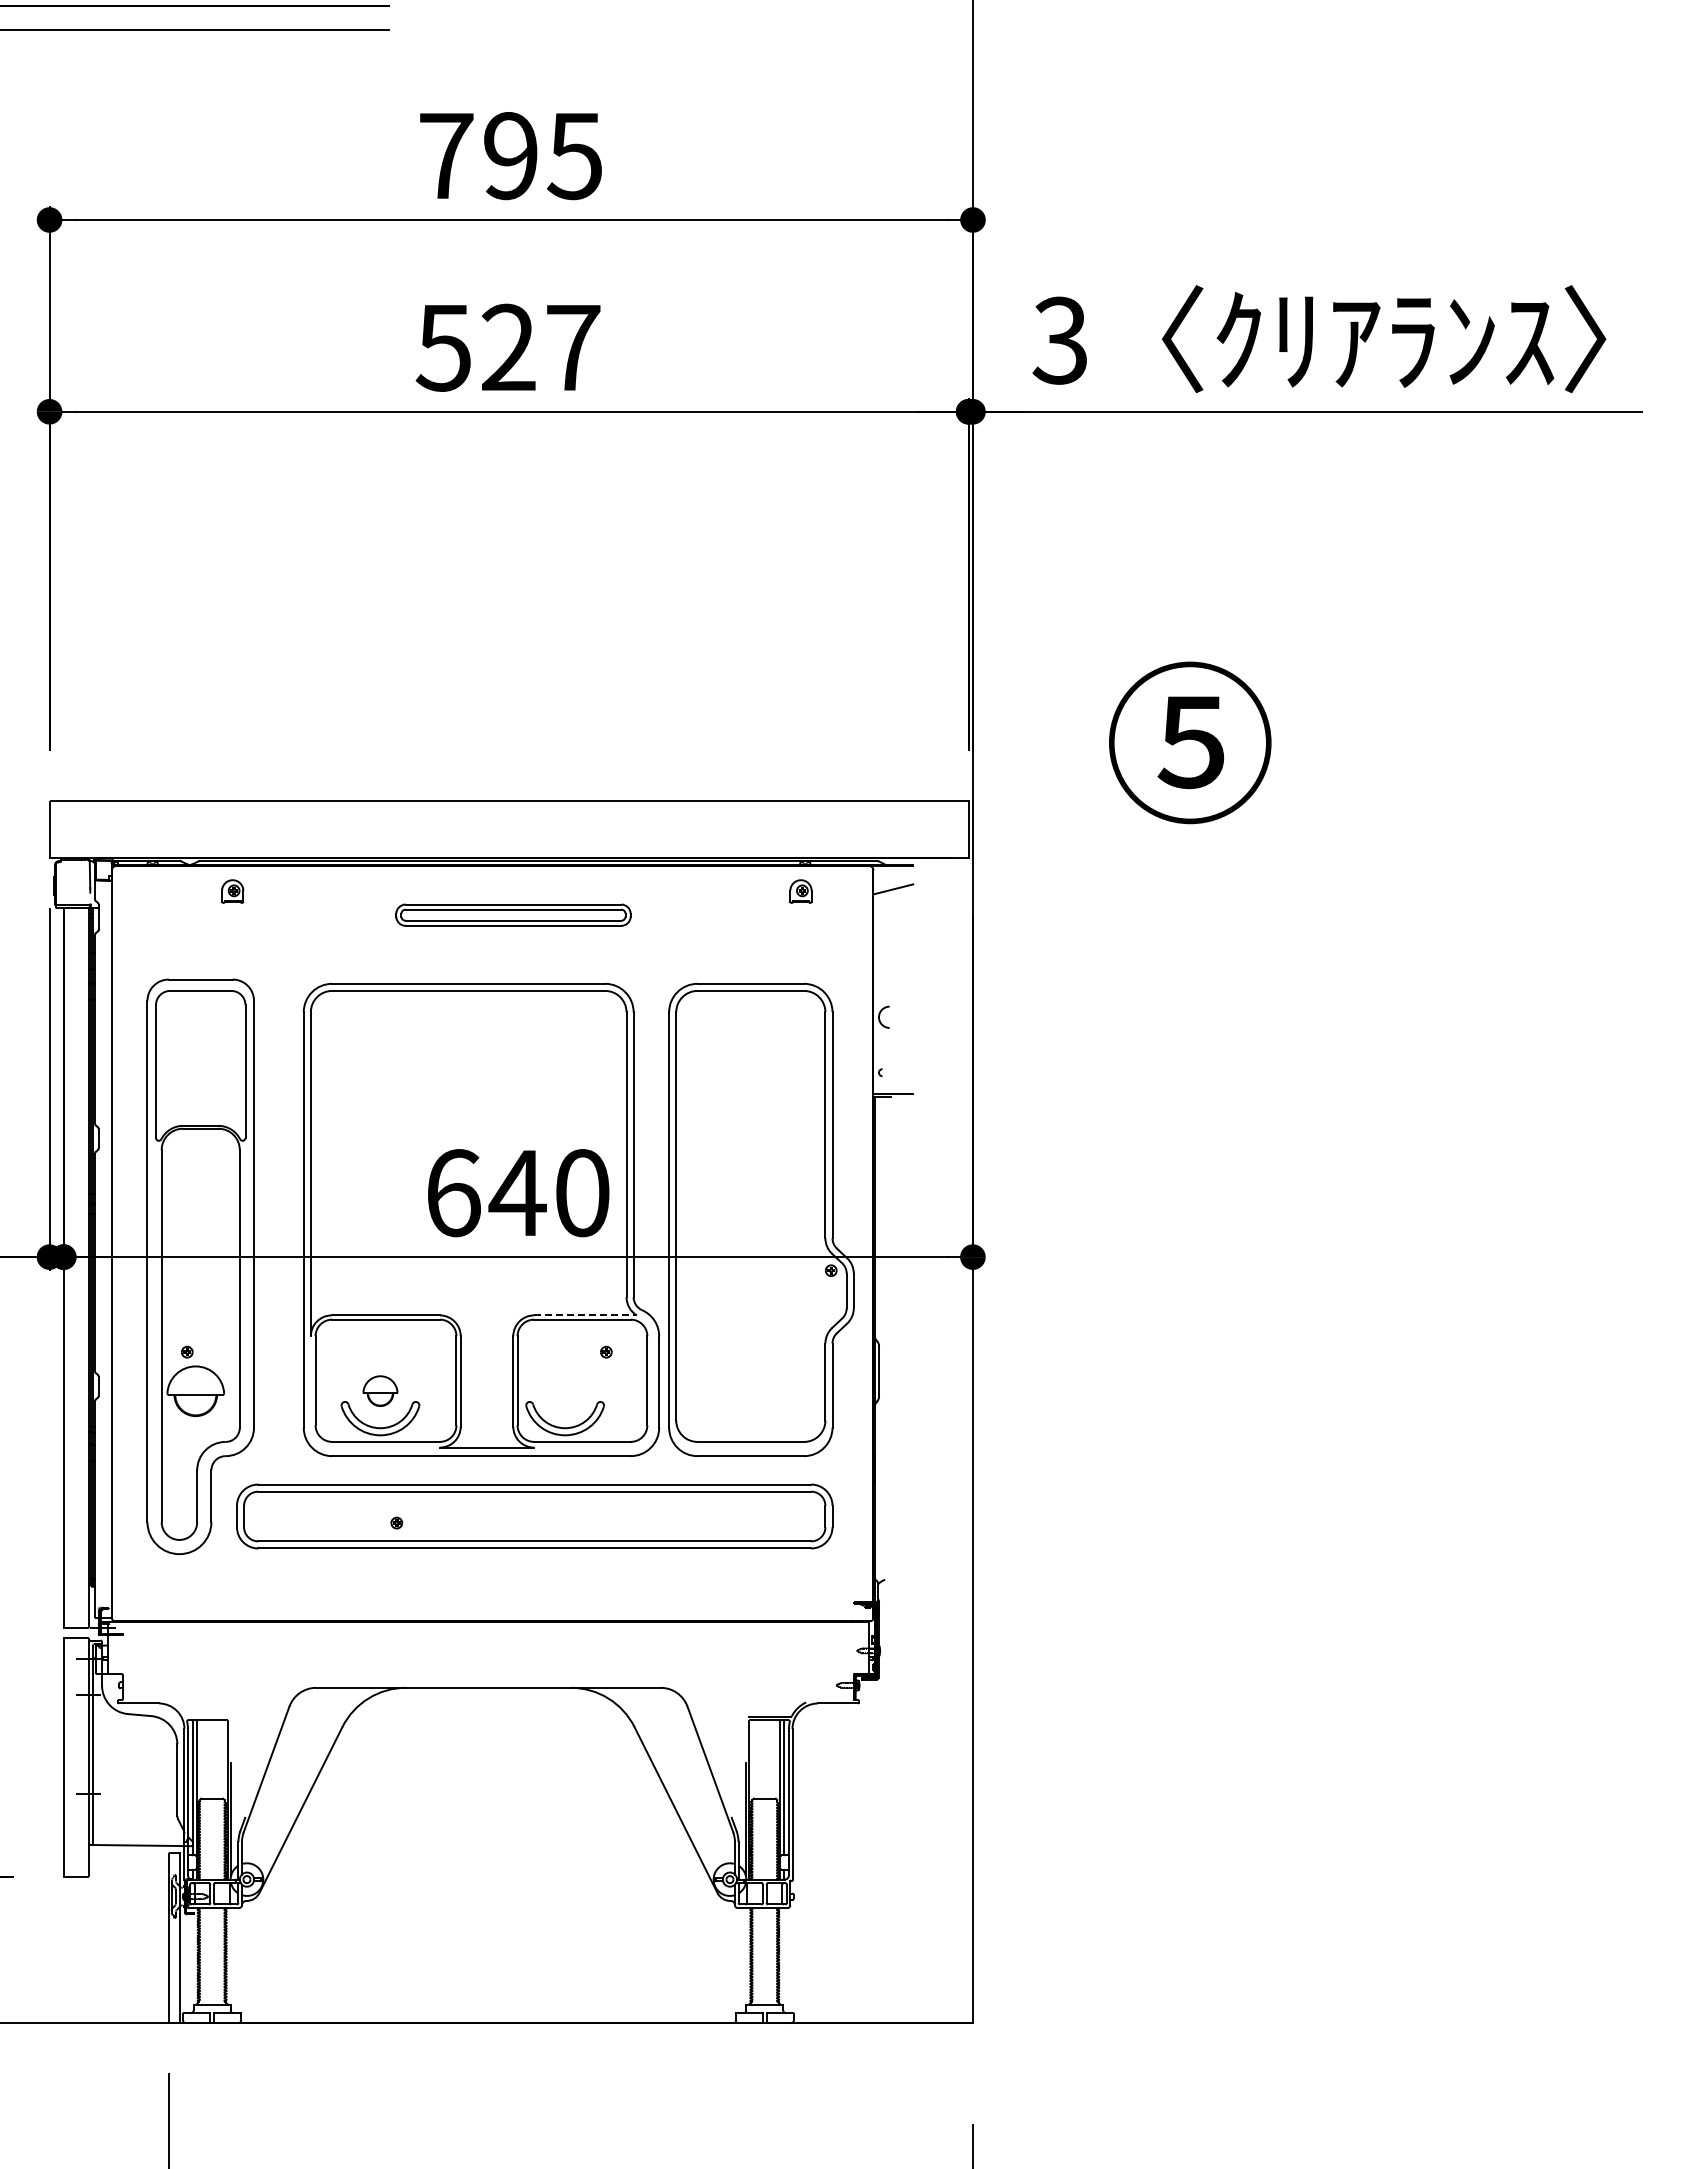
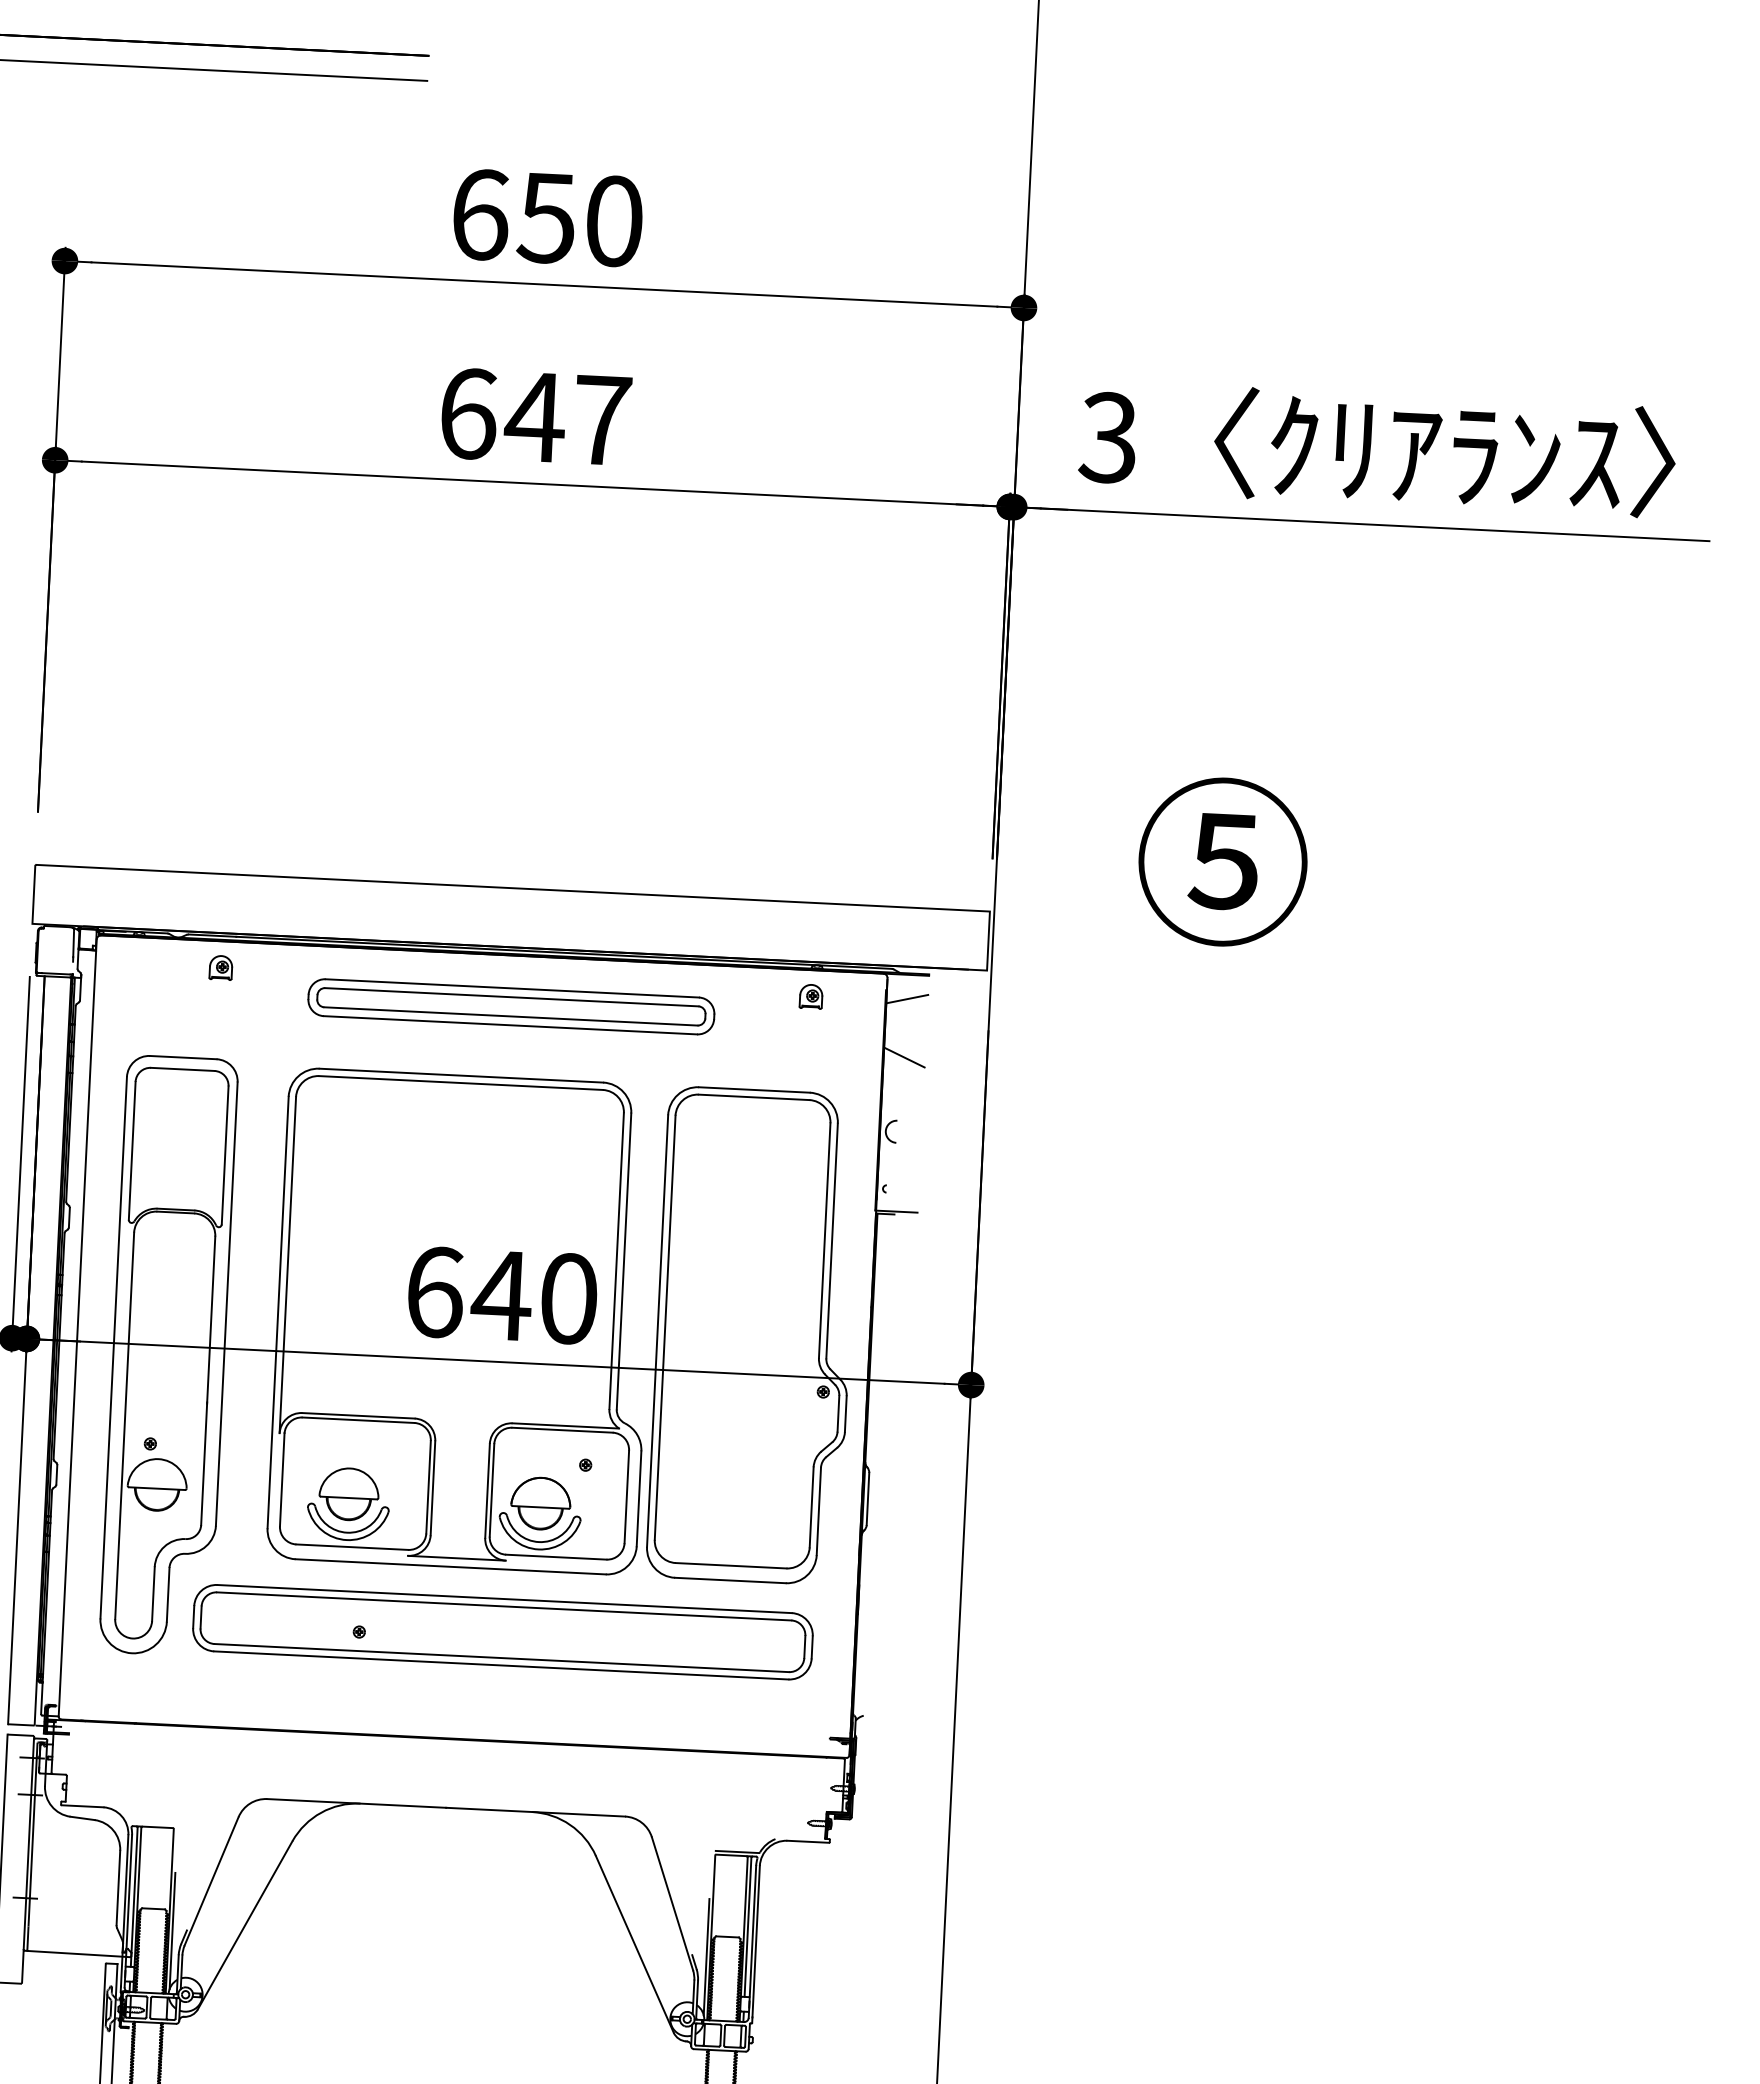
text: (511, 156) -> (547, 218), 795 -> 650
text: (476, 347) -> (501, 415), 527 -> 647
part: (513, 914) -> (511, 1005), size x1.67
line: (893, 945) -> (904, 1057), added
line: (585, 1315) -> (565, 1426), dashed -> solid
part: (380, 1390) -> (349, 1493), size x1.67
part: (564, 1390) -> (540, 1502), added

